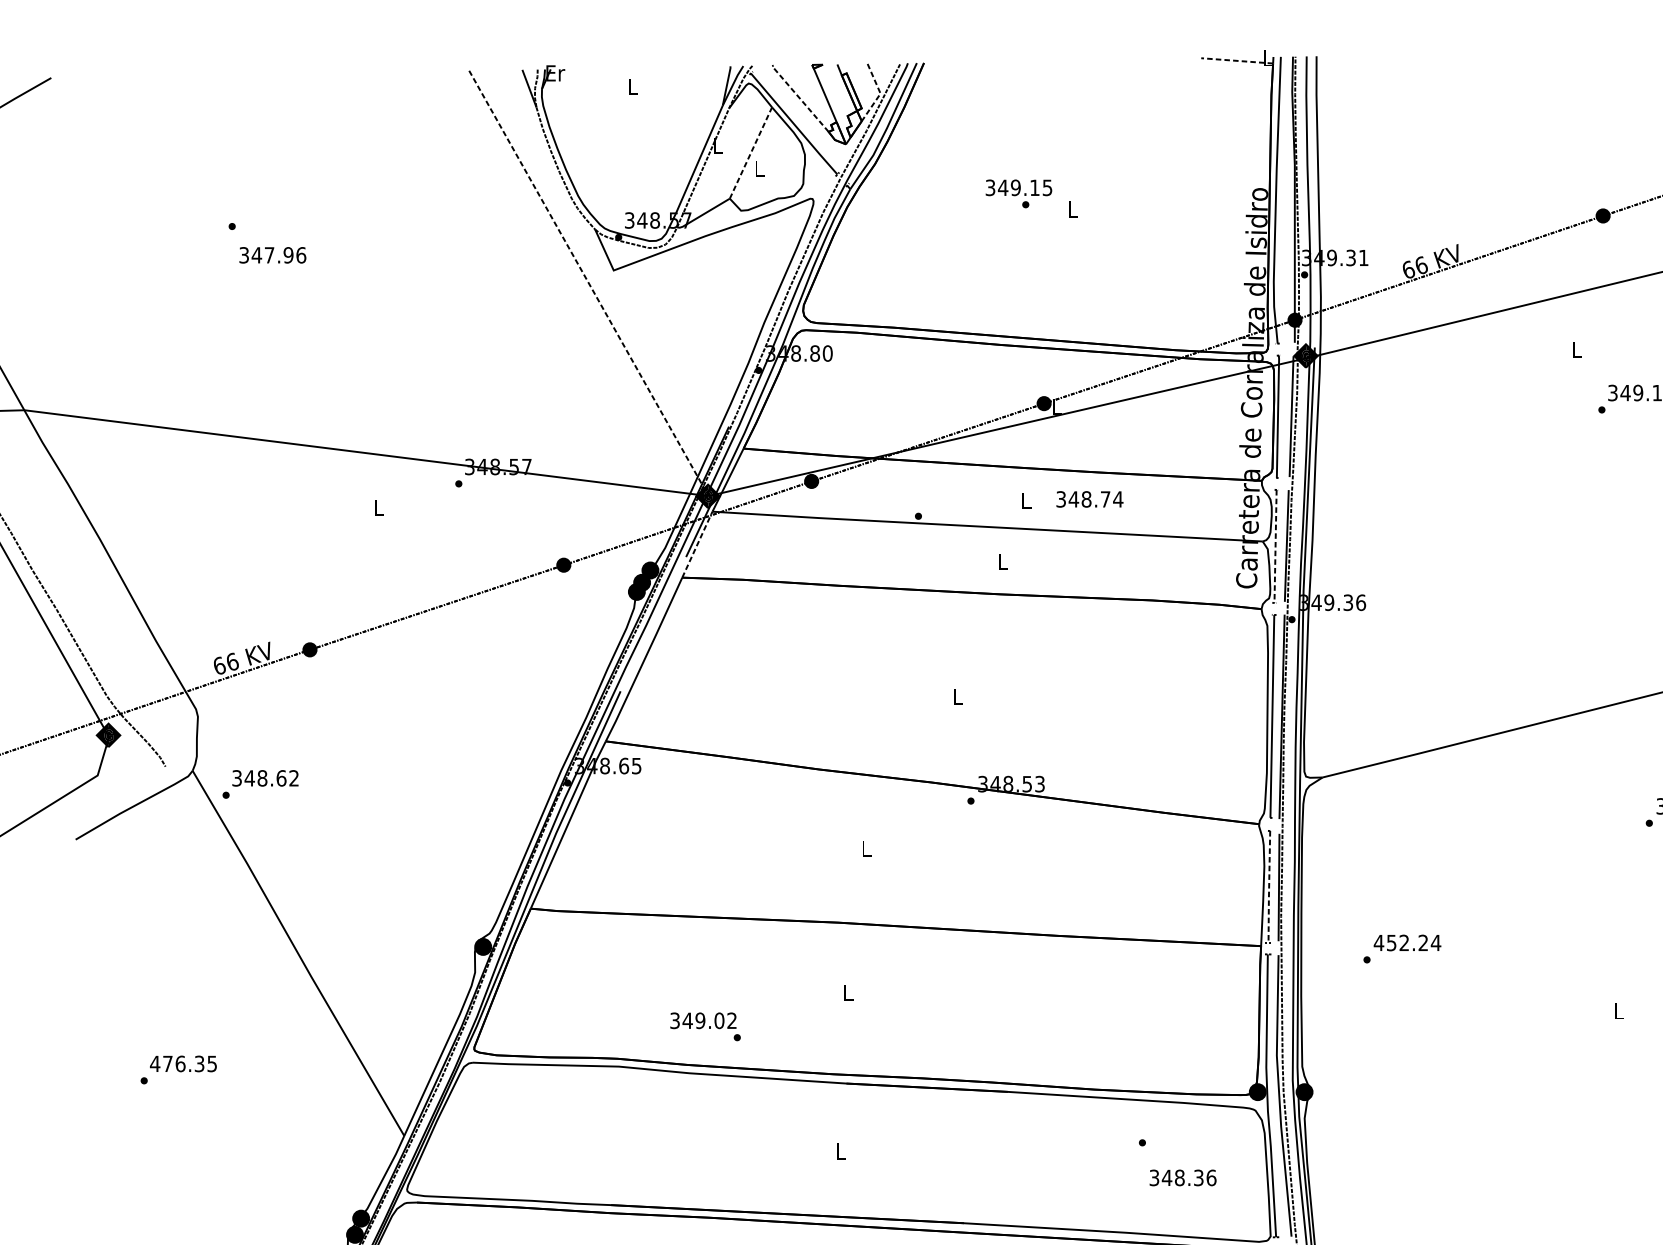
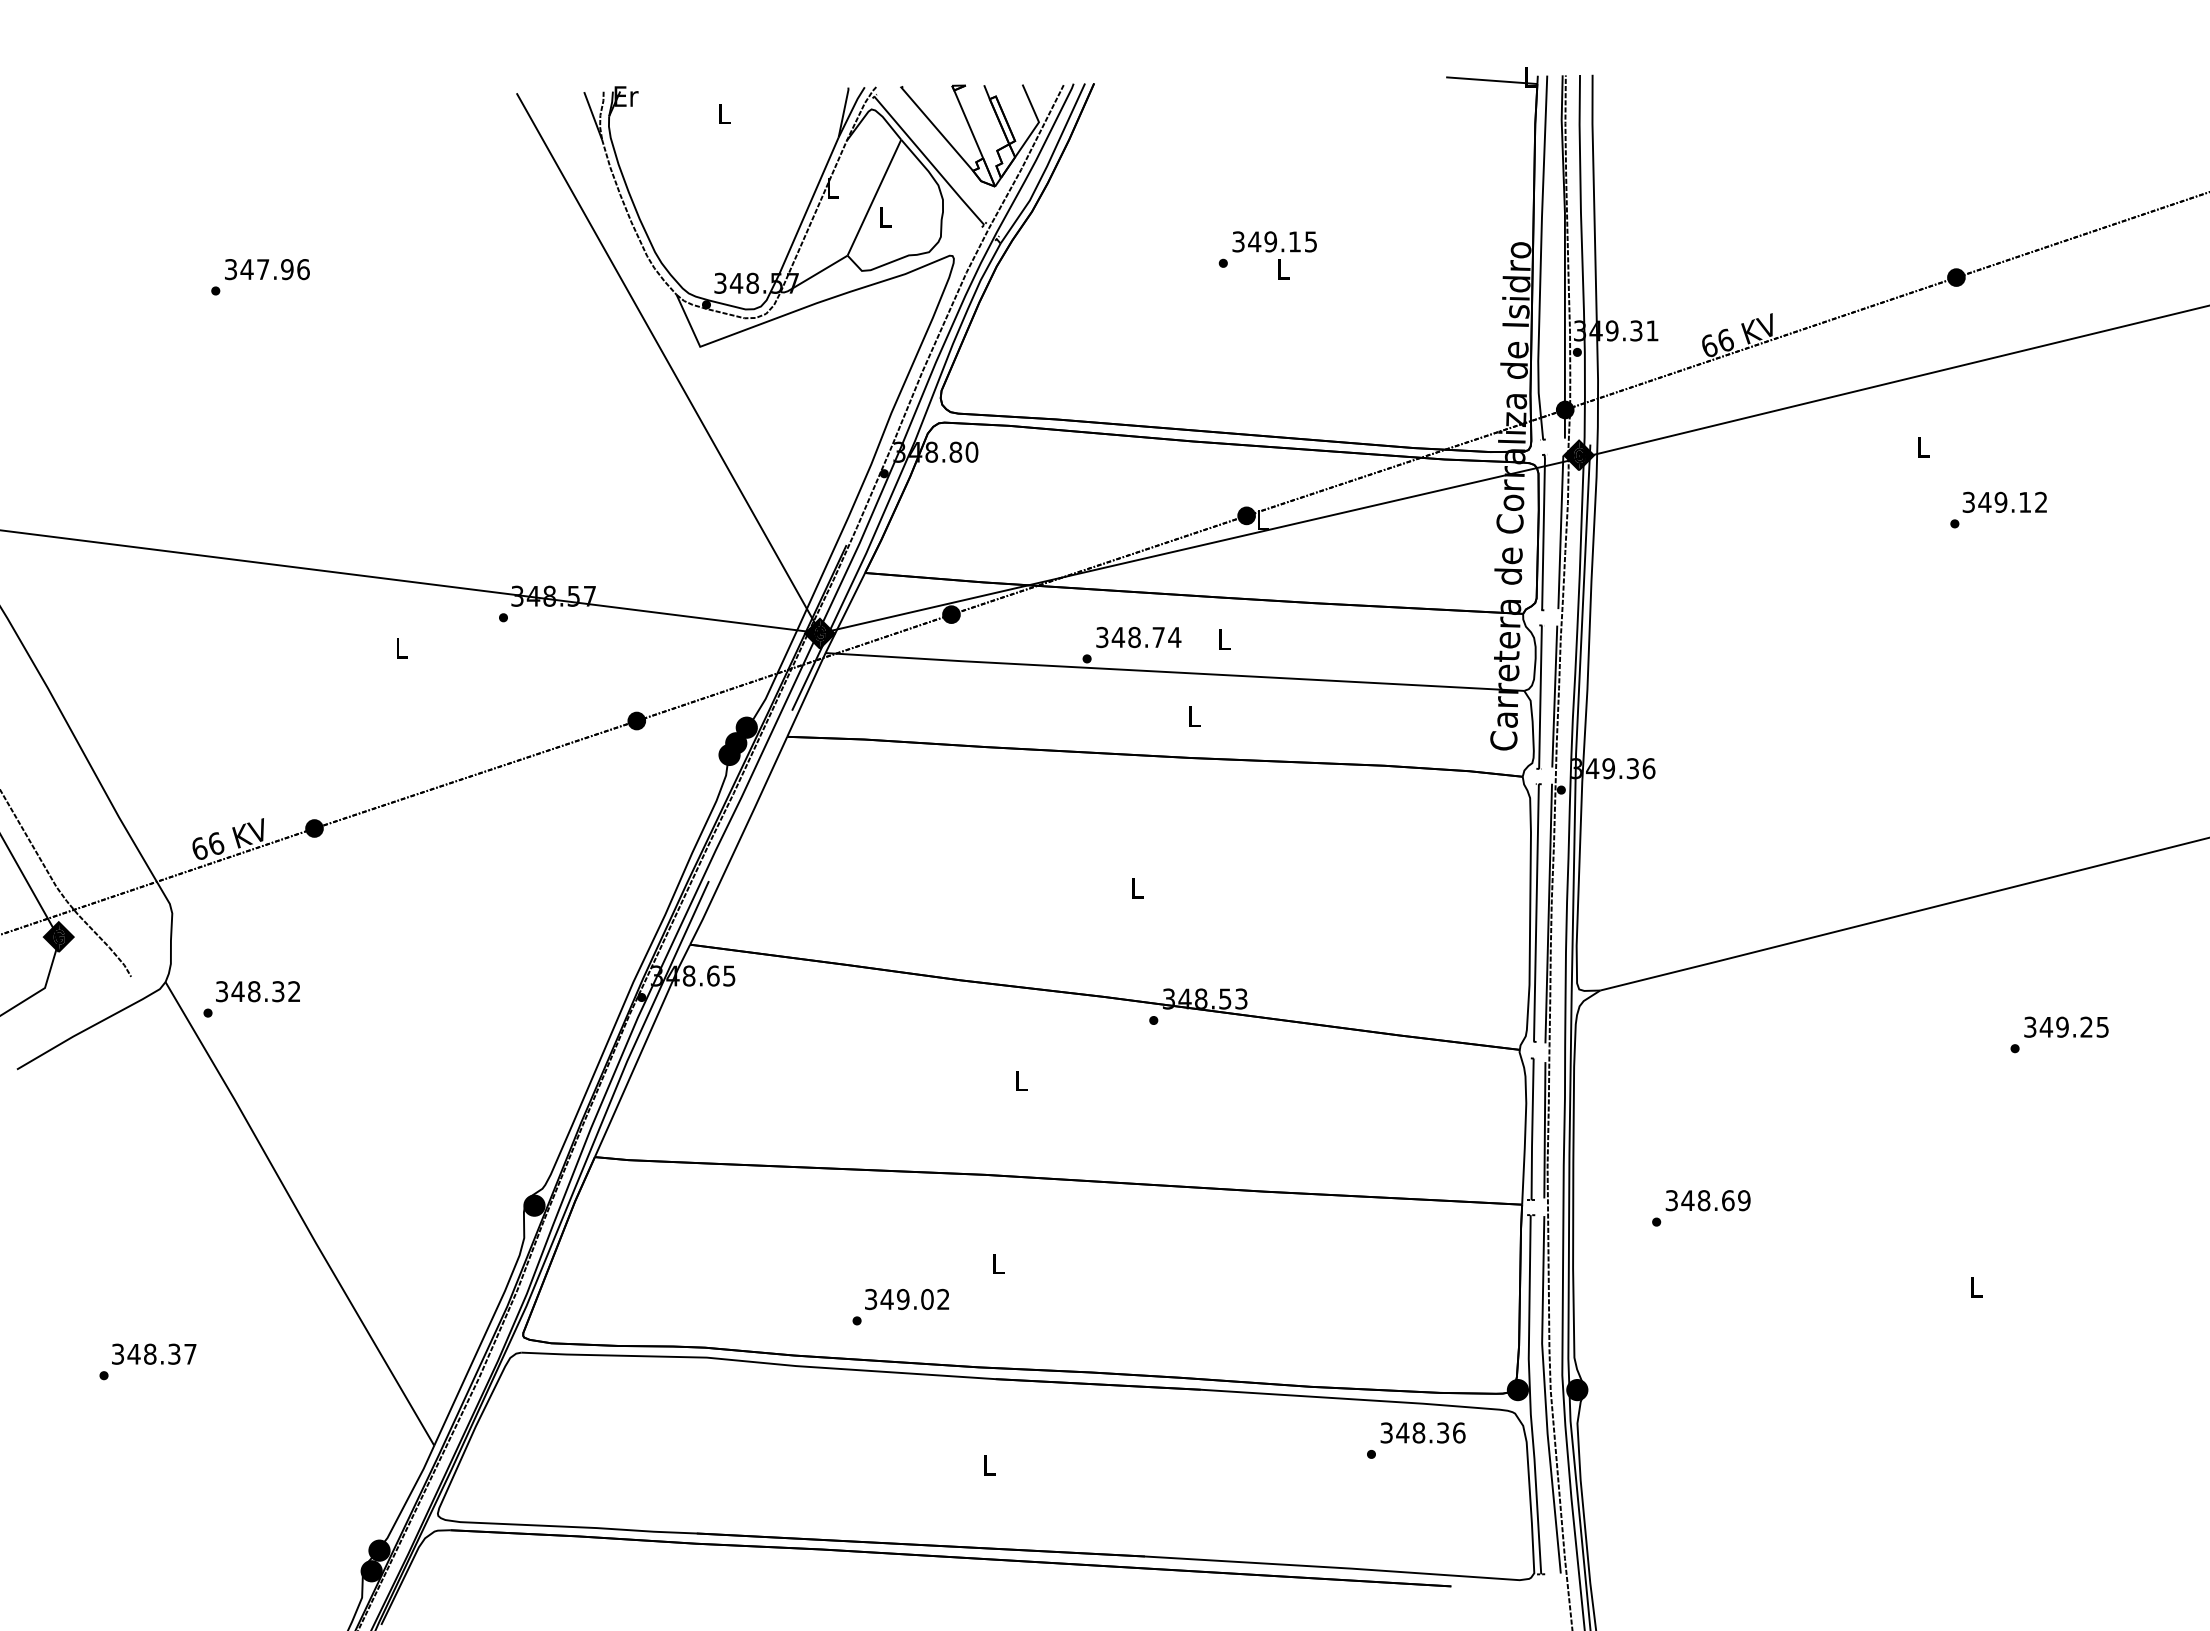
line: (1236, 60) -> (1491, 80), dashed -> solid
line: (880, 93) -> (1039, 122), dashed -> solid
line: (799, 97) -> (935, 127), dashed -> solid
line: (751, 152) -> (874, 197), dashed -> solid
text: (1018, 187) -> (1274, 241), moved
text: (272, 255) -> (267, 269), moved
line: (588, 283) -> (668, 363), dashed -> solid
text: (1089, 499) -> (1138, 637), moved
line: (697, 544) -> (806, 694), dashed -> solid
line: (1275, 546) -> (1540, 697), dashed -> solid
text: (281, 778) -> (278, 991), 348.62 -> 348.32
line: (1269, 887) -> (1532, 1130), dashed -> solid
text: (1407, 942) -> (1707, 1200), 452.24 -> 348.69
text: (703, 1020) -> (907, 1298), moved
text: (183, 1063) -> (153, 1353), 476.35 -> 348.37
text: (1182, 1177) -> (1422, 1432), moved

